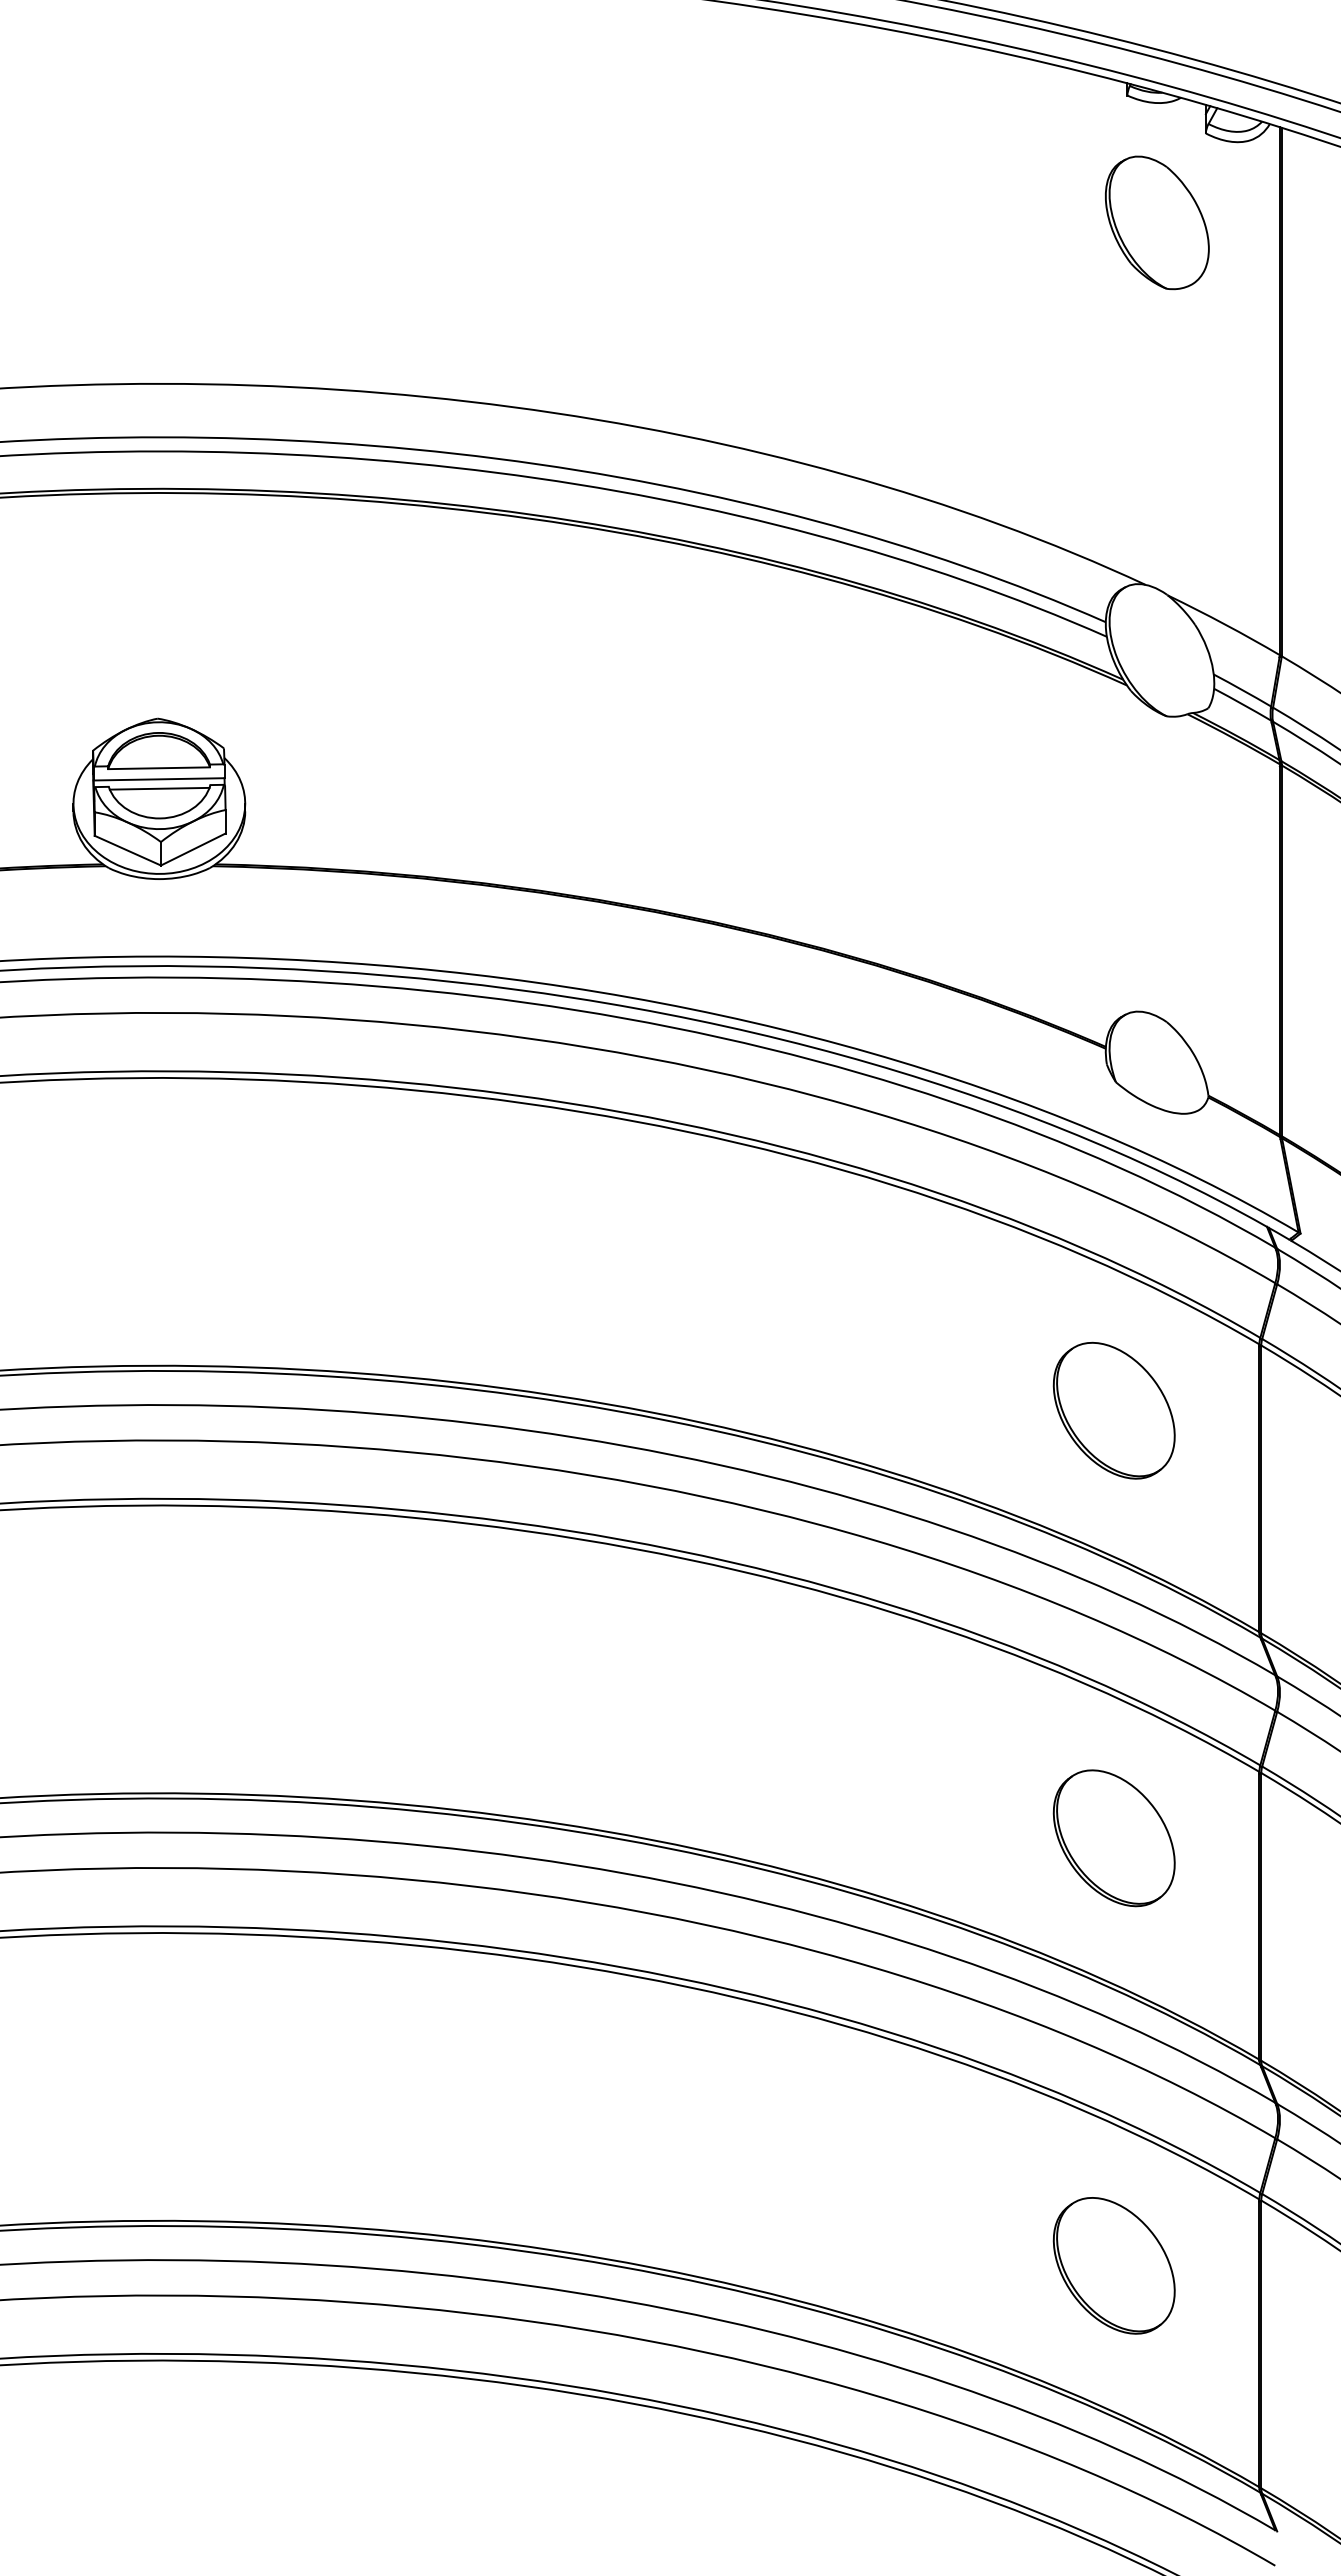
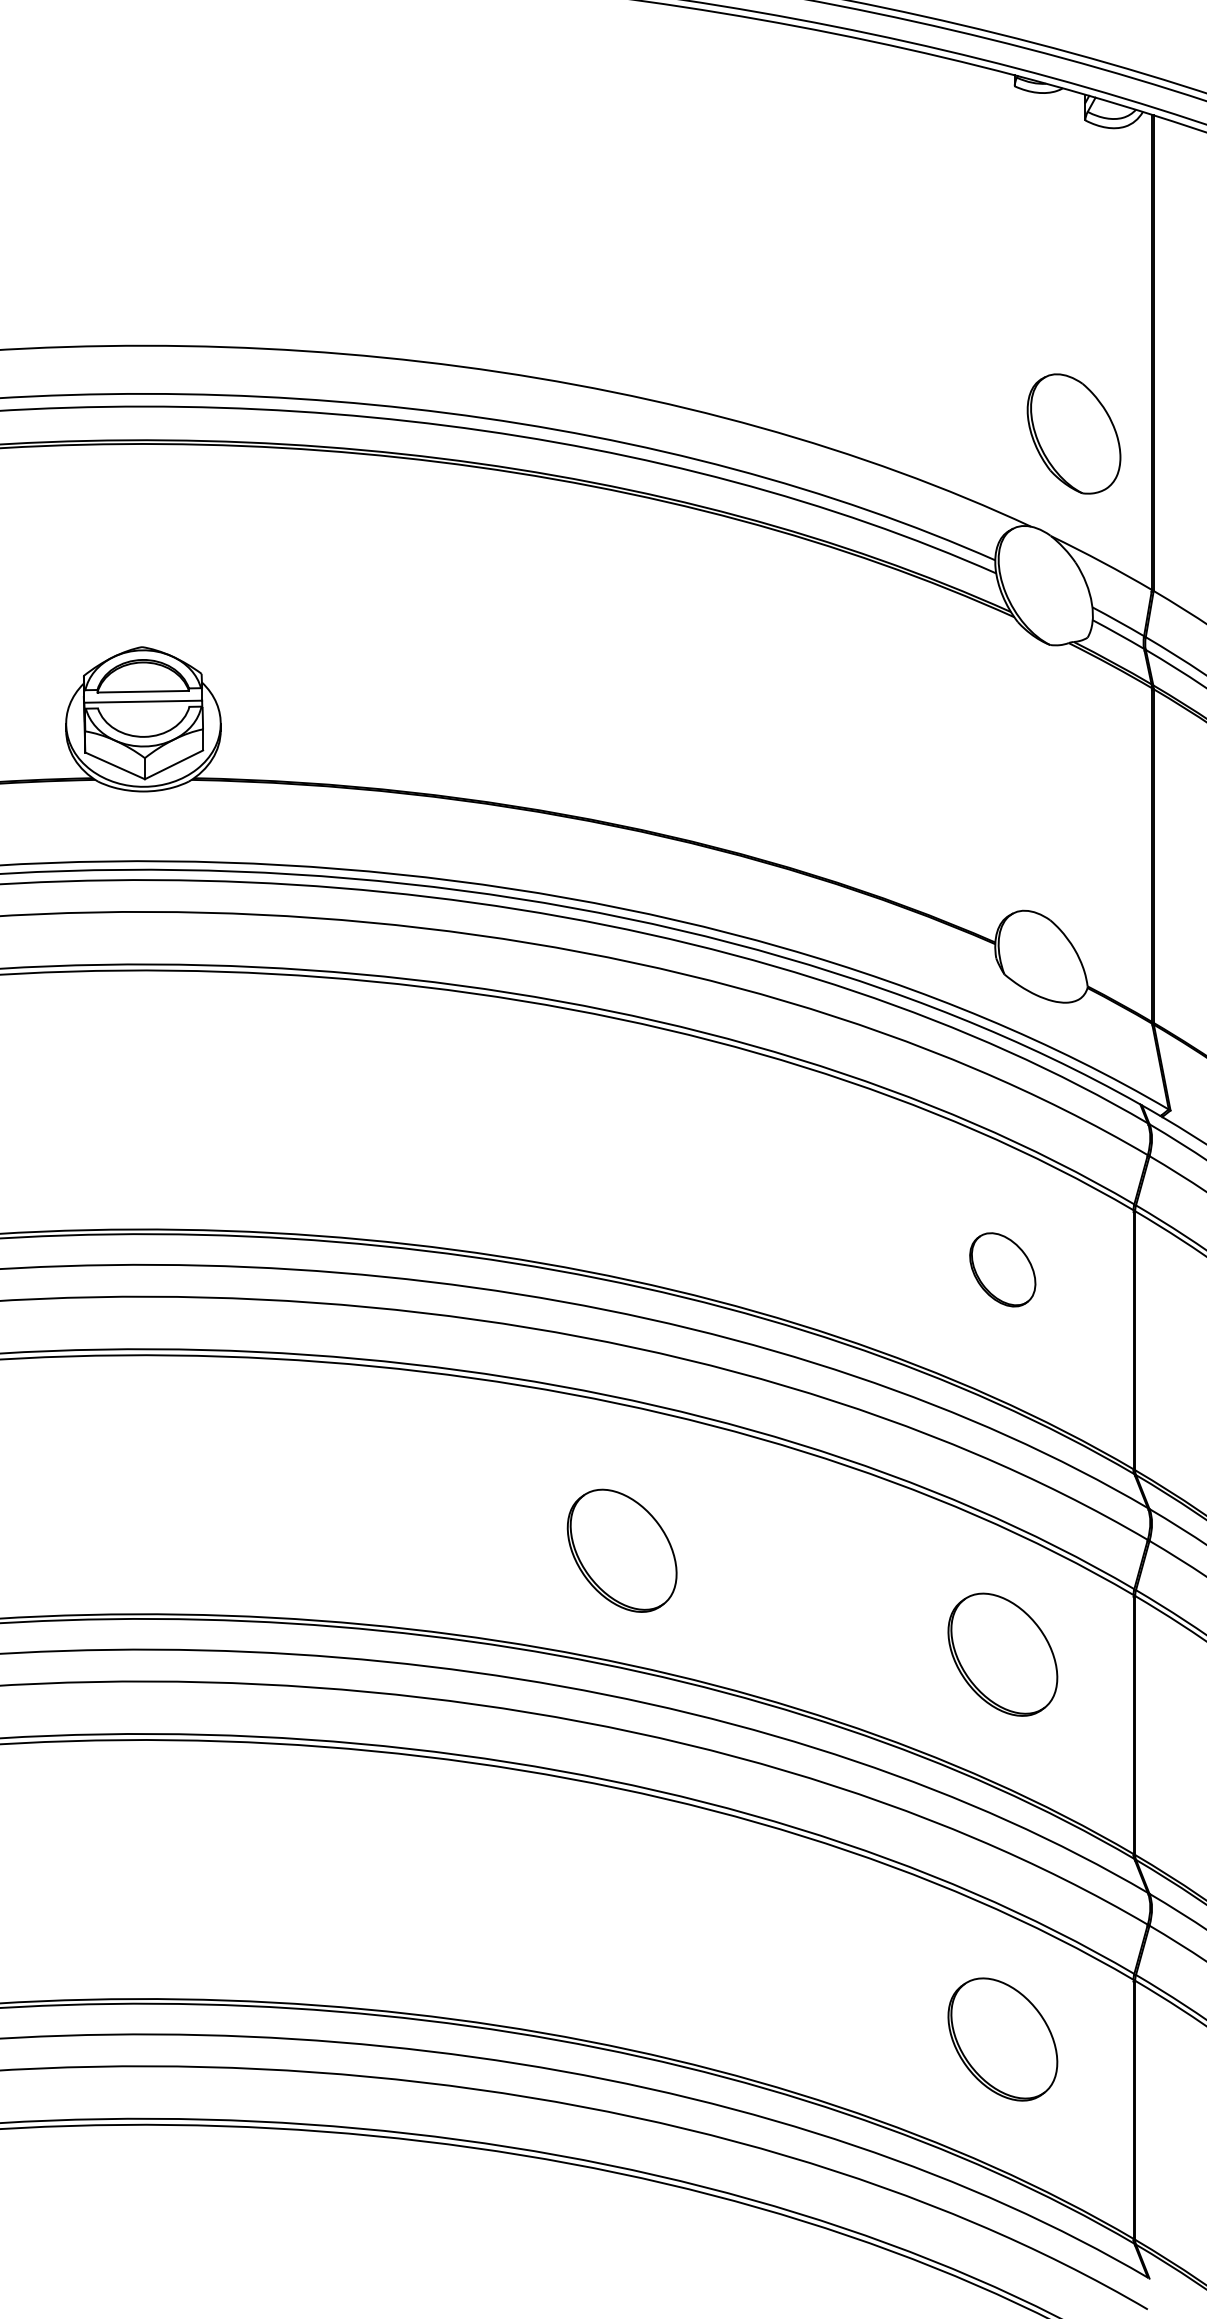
part: (1157, 222) -> (1074, 433), moved
line: (159, 788) -> (143, 709), removed
part: (1113, 1410) -> (1002, 1269), size x0.6
part: (690, 1722) -> (621, 1550), added

